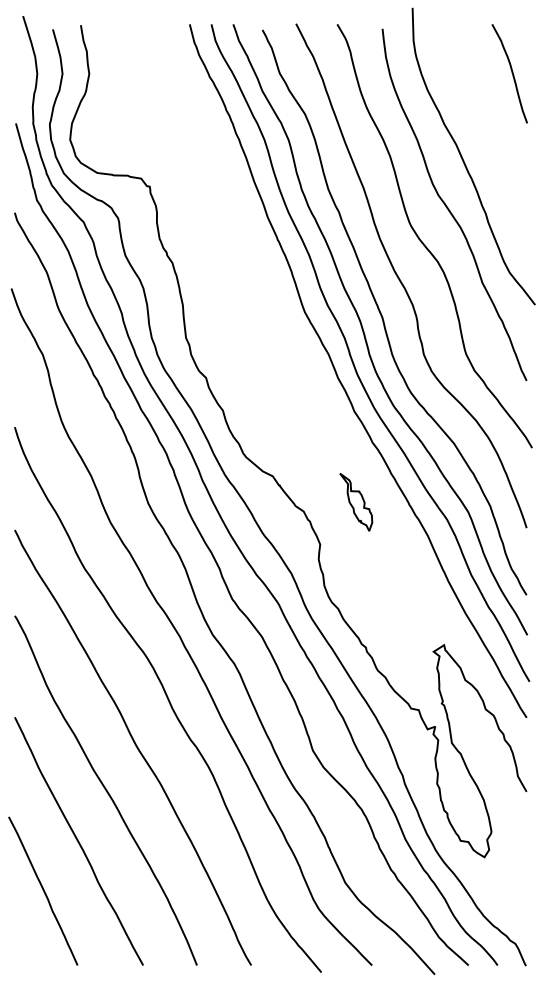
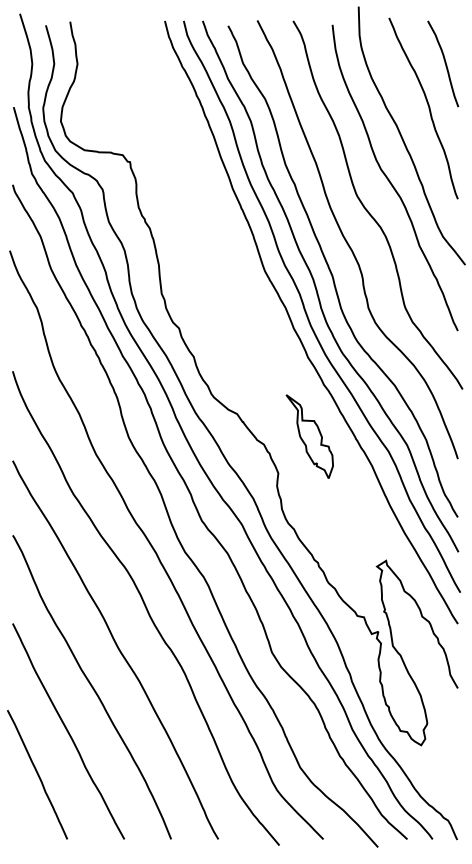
curve: (491, 121) -> (427, 105), added
part: (356, 502) -> (309, 436), size x1.67

